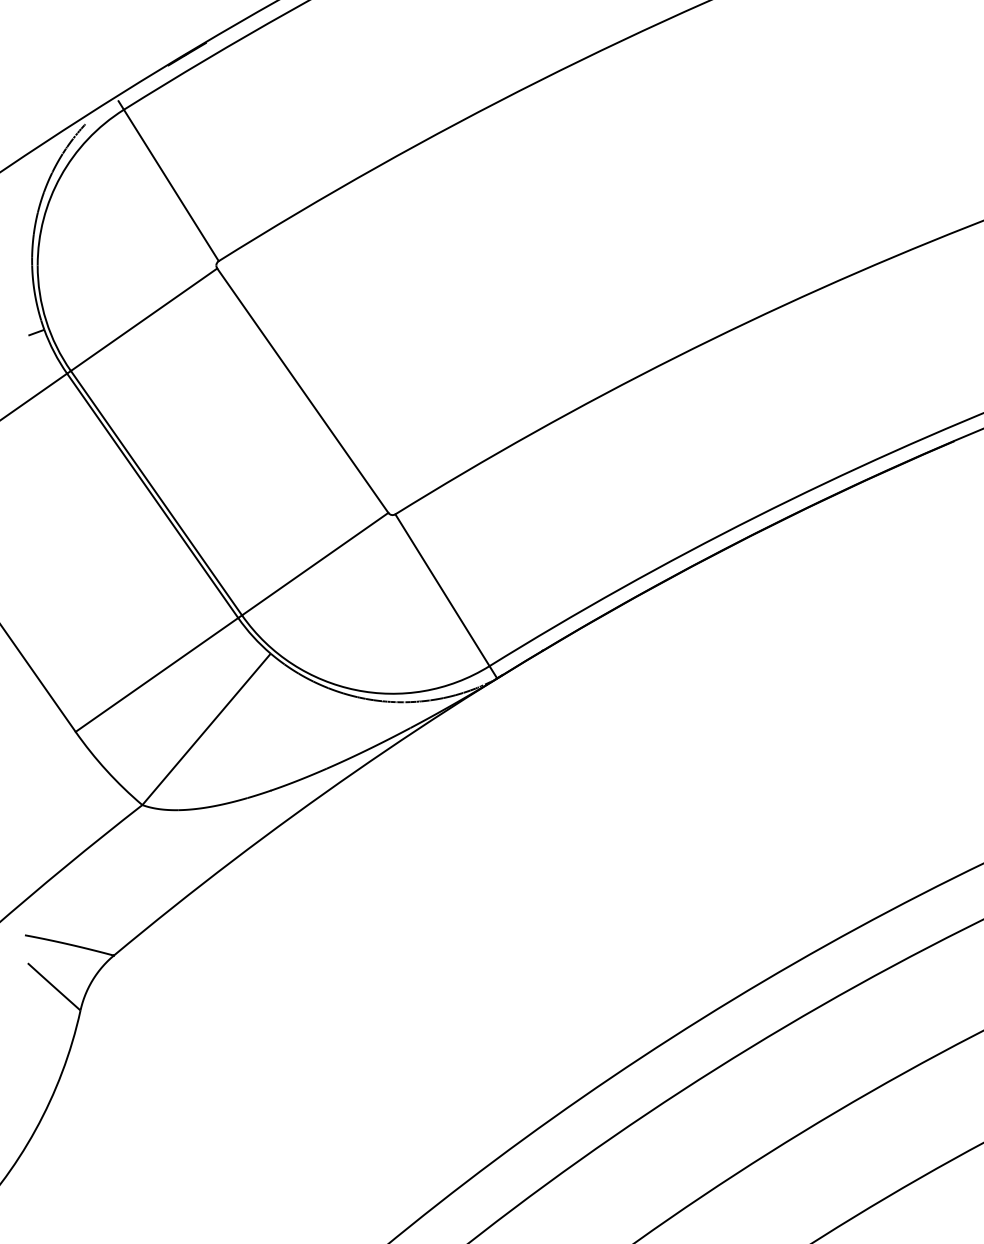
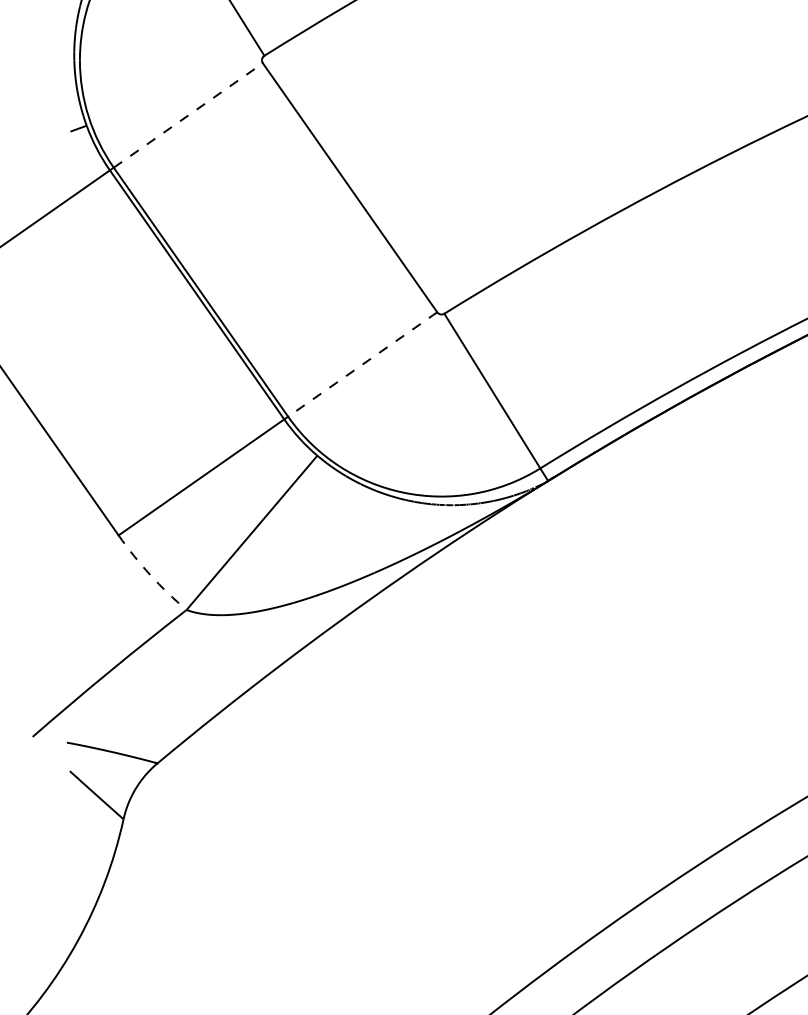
line: (144, 319) -> (188, 115), solid -> dashed
line: (314, 564) -> (361, 364), solid -> dashed
arc: (106, 770) -> (150, 574), solid -> dashed

